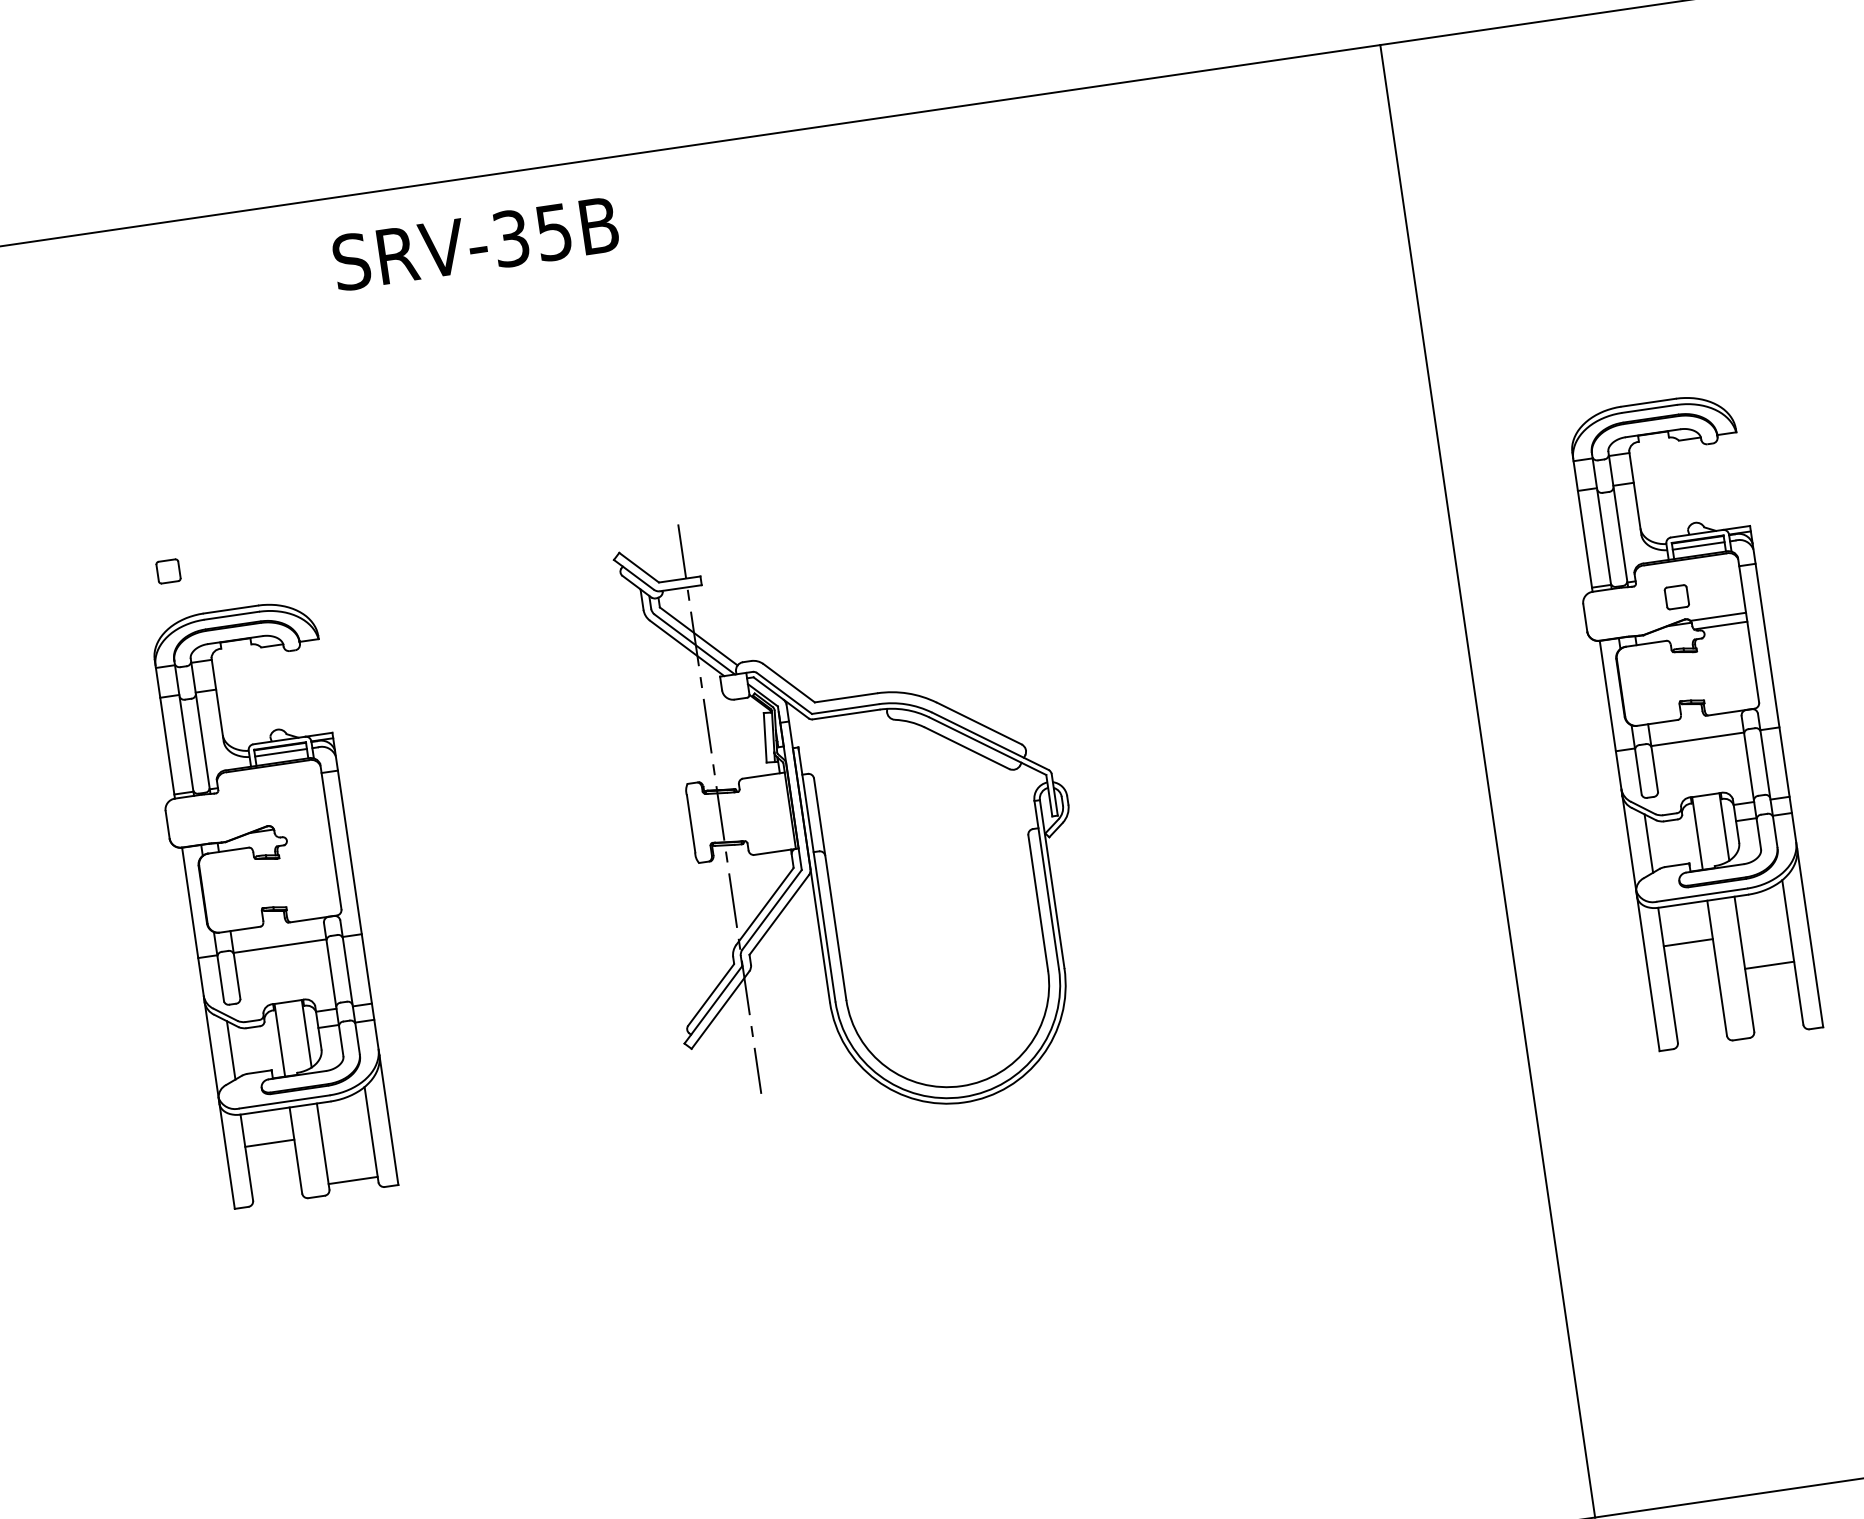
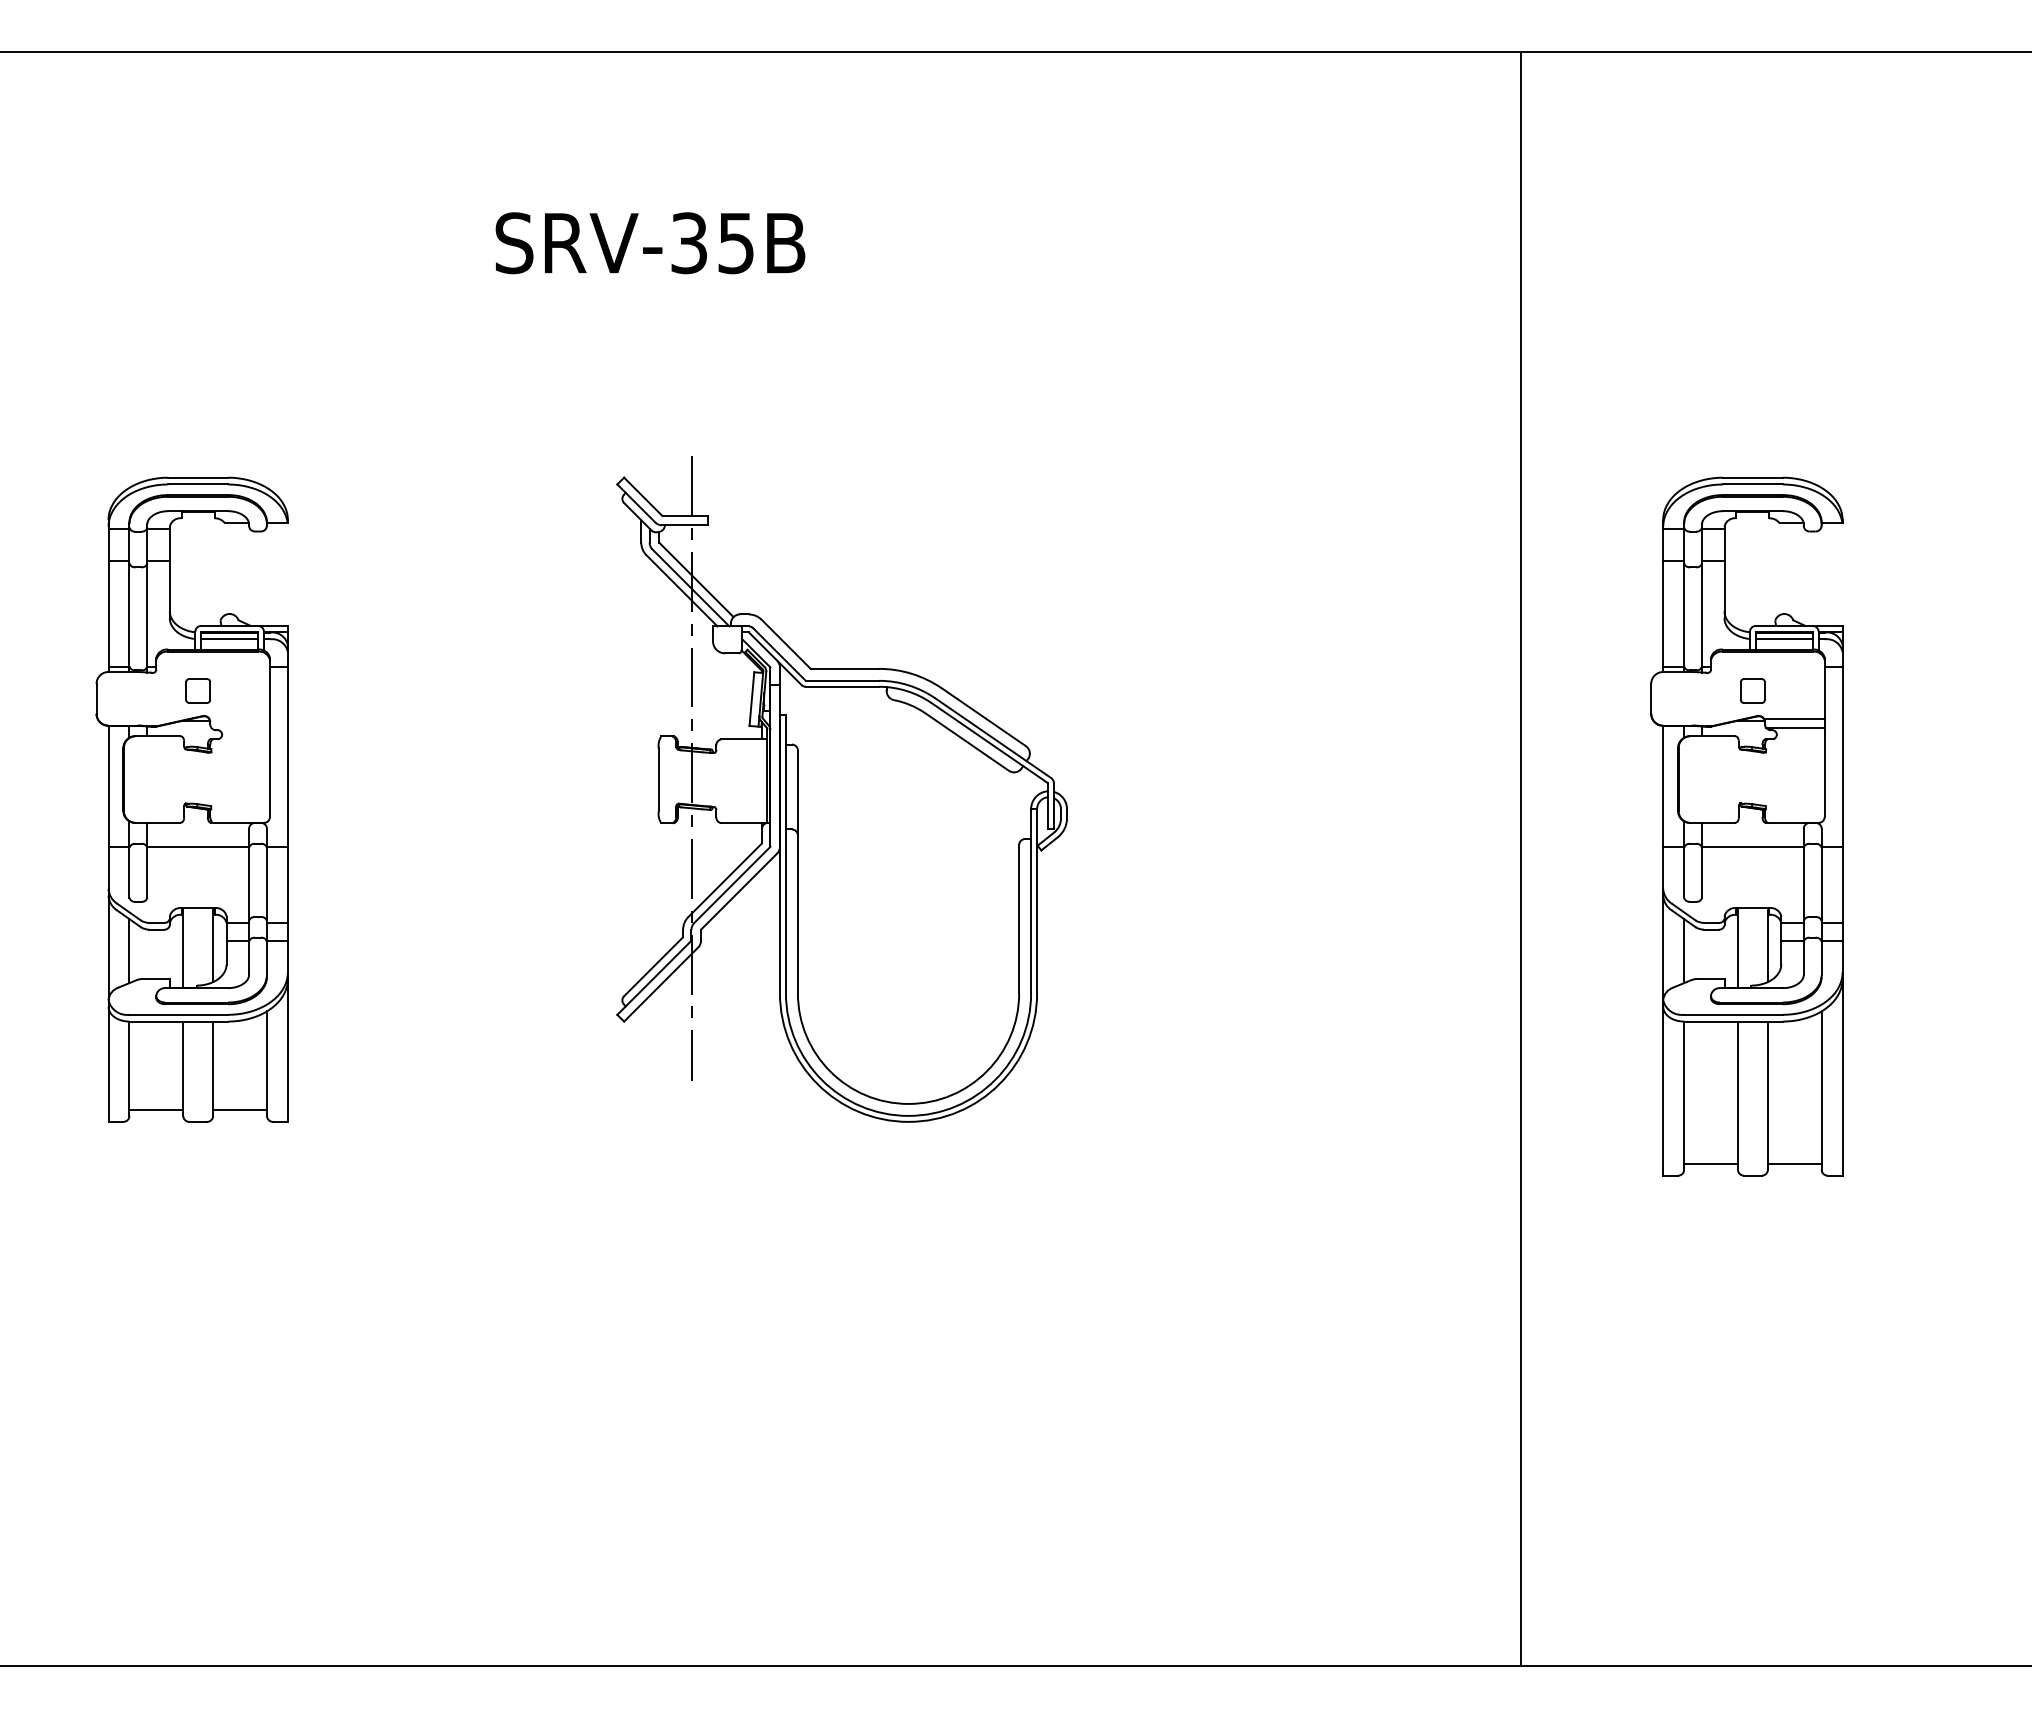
text: (475, 243) -> (650, 243), moved
part: (167, 571) -> (197, 690), moved
line: (1687, 942) -> (1710, 1163), moved
line: (1769, 965) -> (1794, 1163), moved
line: (269, 1142) -> (156, 1109), moved

